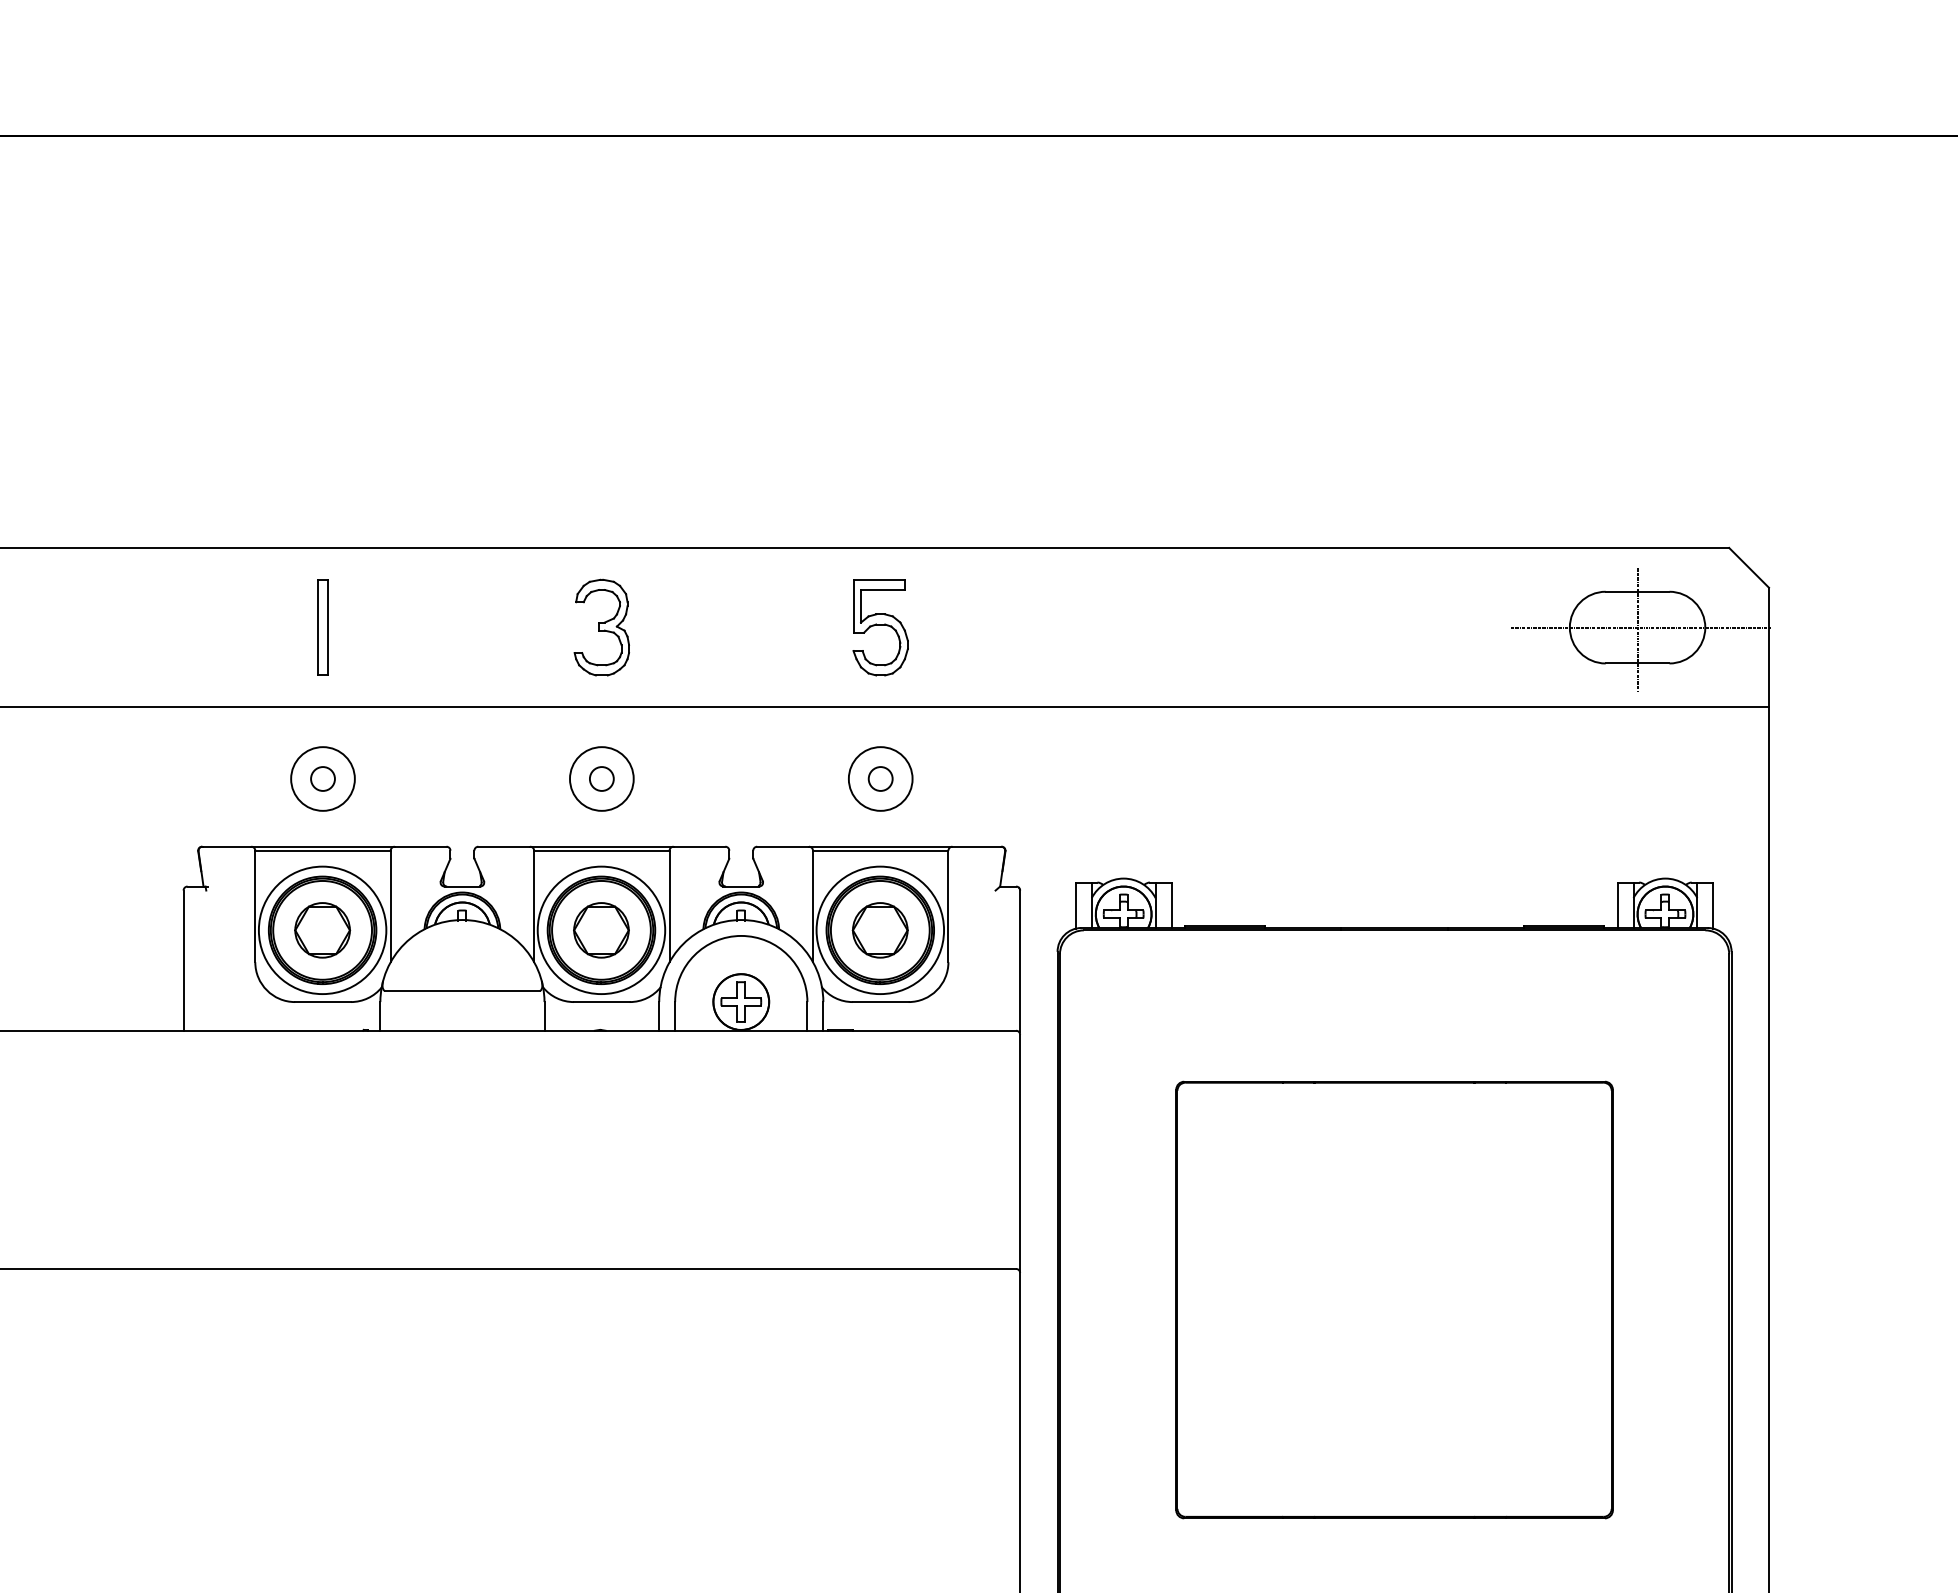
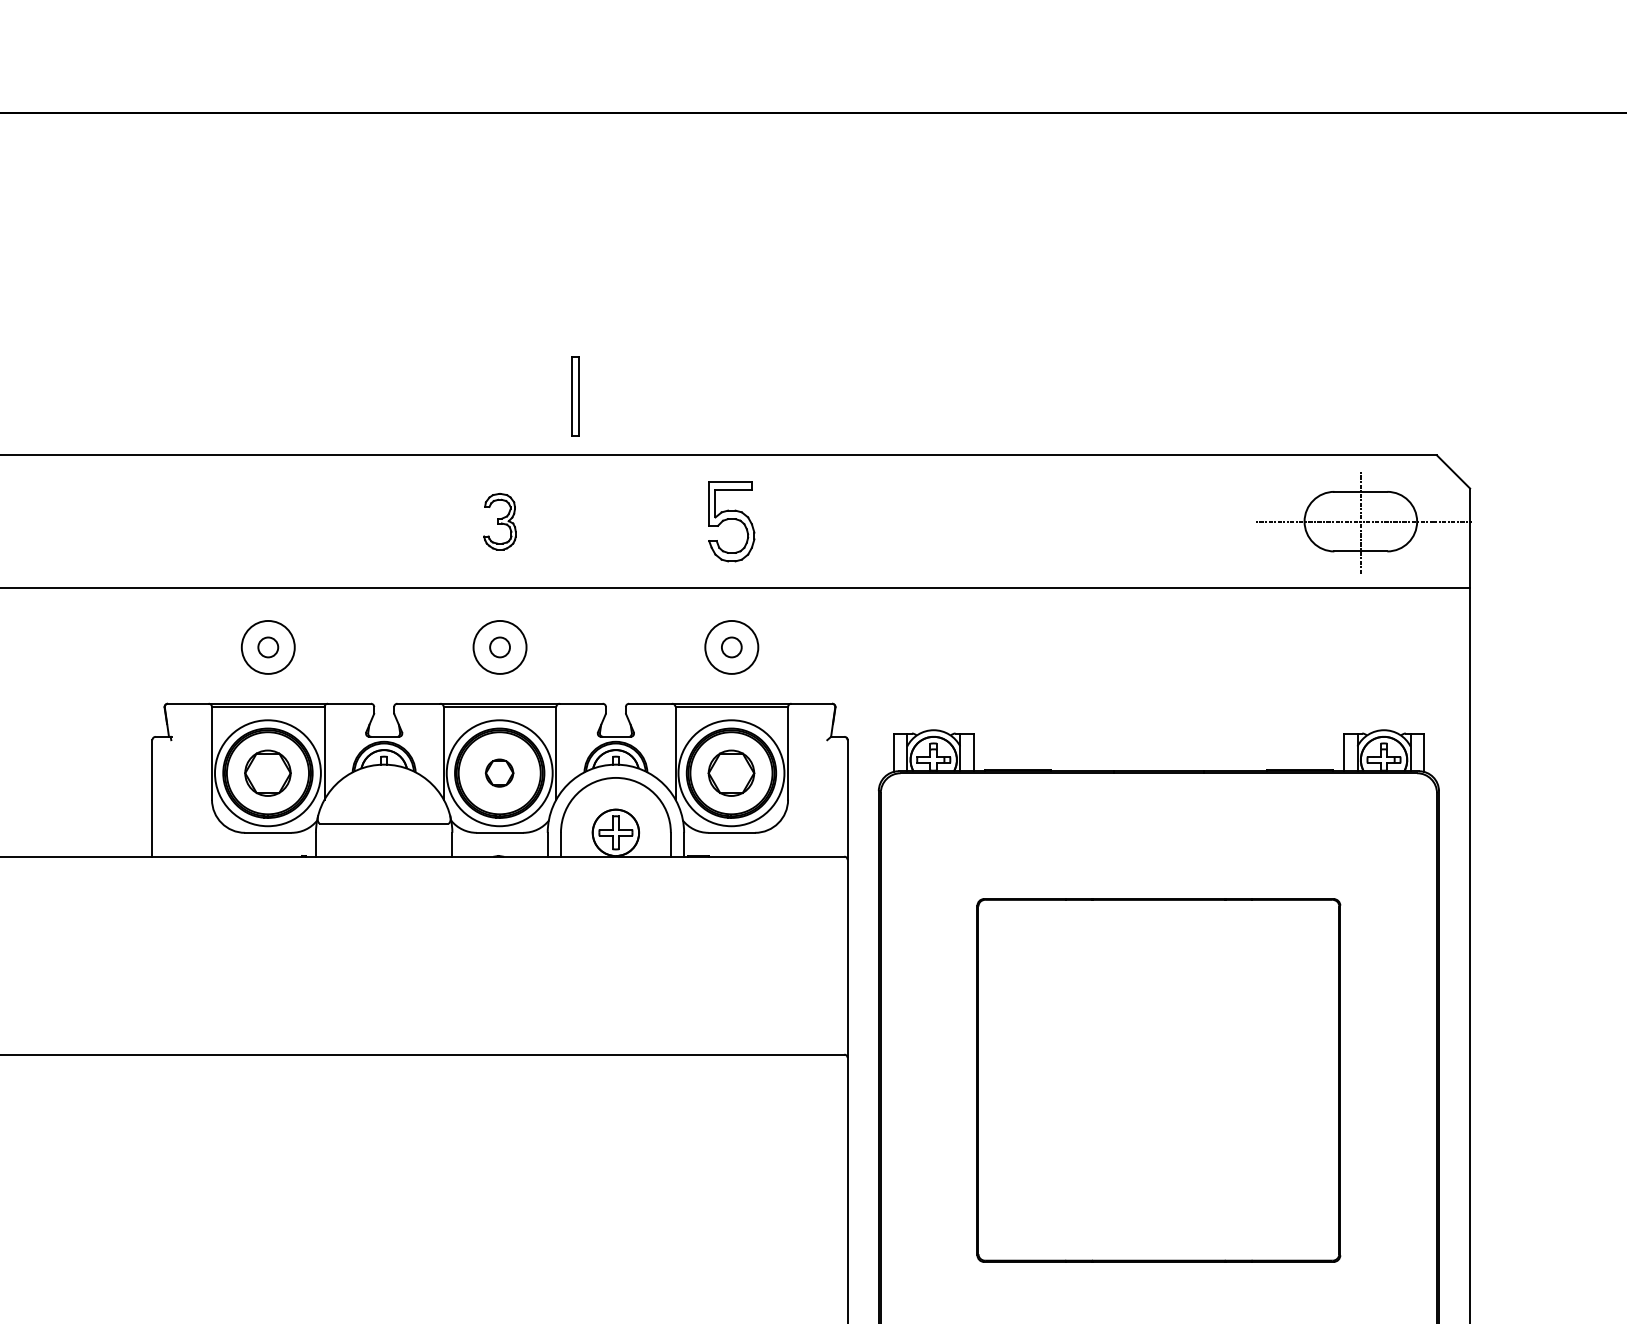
part: (323, 627) -> (575, 396), moved
part: (601, 627) -> (499, 521), size x0.7
part: (601, 929) -> (499, 772), size x0.6

